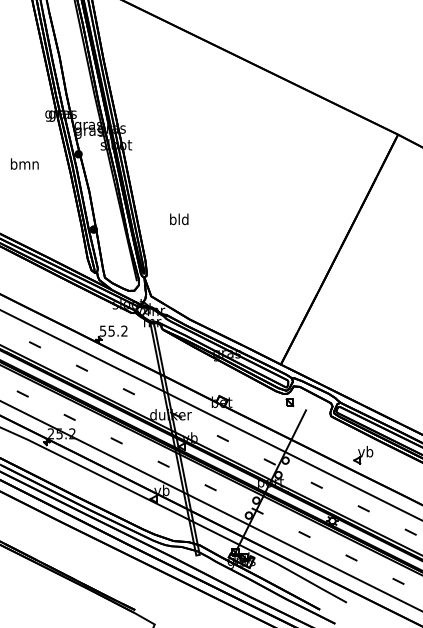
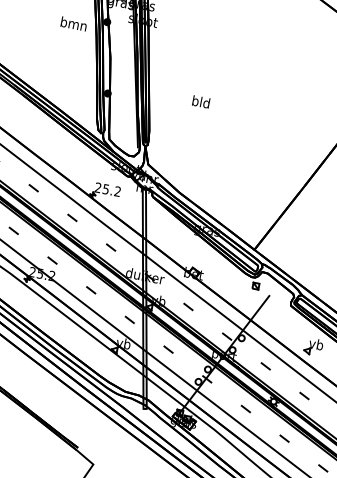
text: (24, 163) -> (73, 23), moved
text: (179, 219) -> (201, 102), moved
text: (103, 330) -> (98, 187), 55.2 -> 25.2

